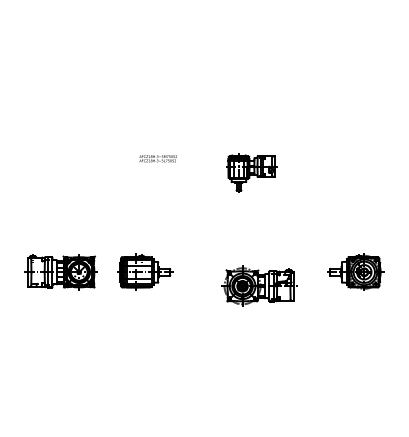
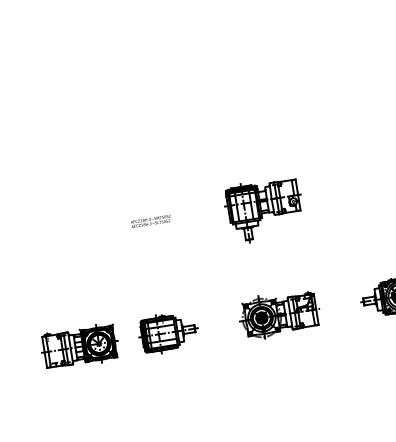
text: (157, 158) -> (150, 221), moved
part: (251, 172) -> (264, 209), size x1.43
part: (259, 285) -> (279, 314), moved

